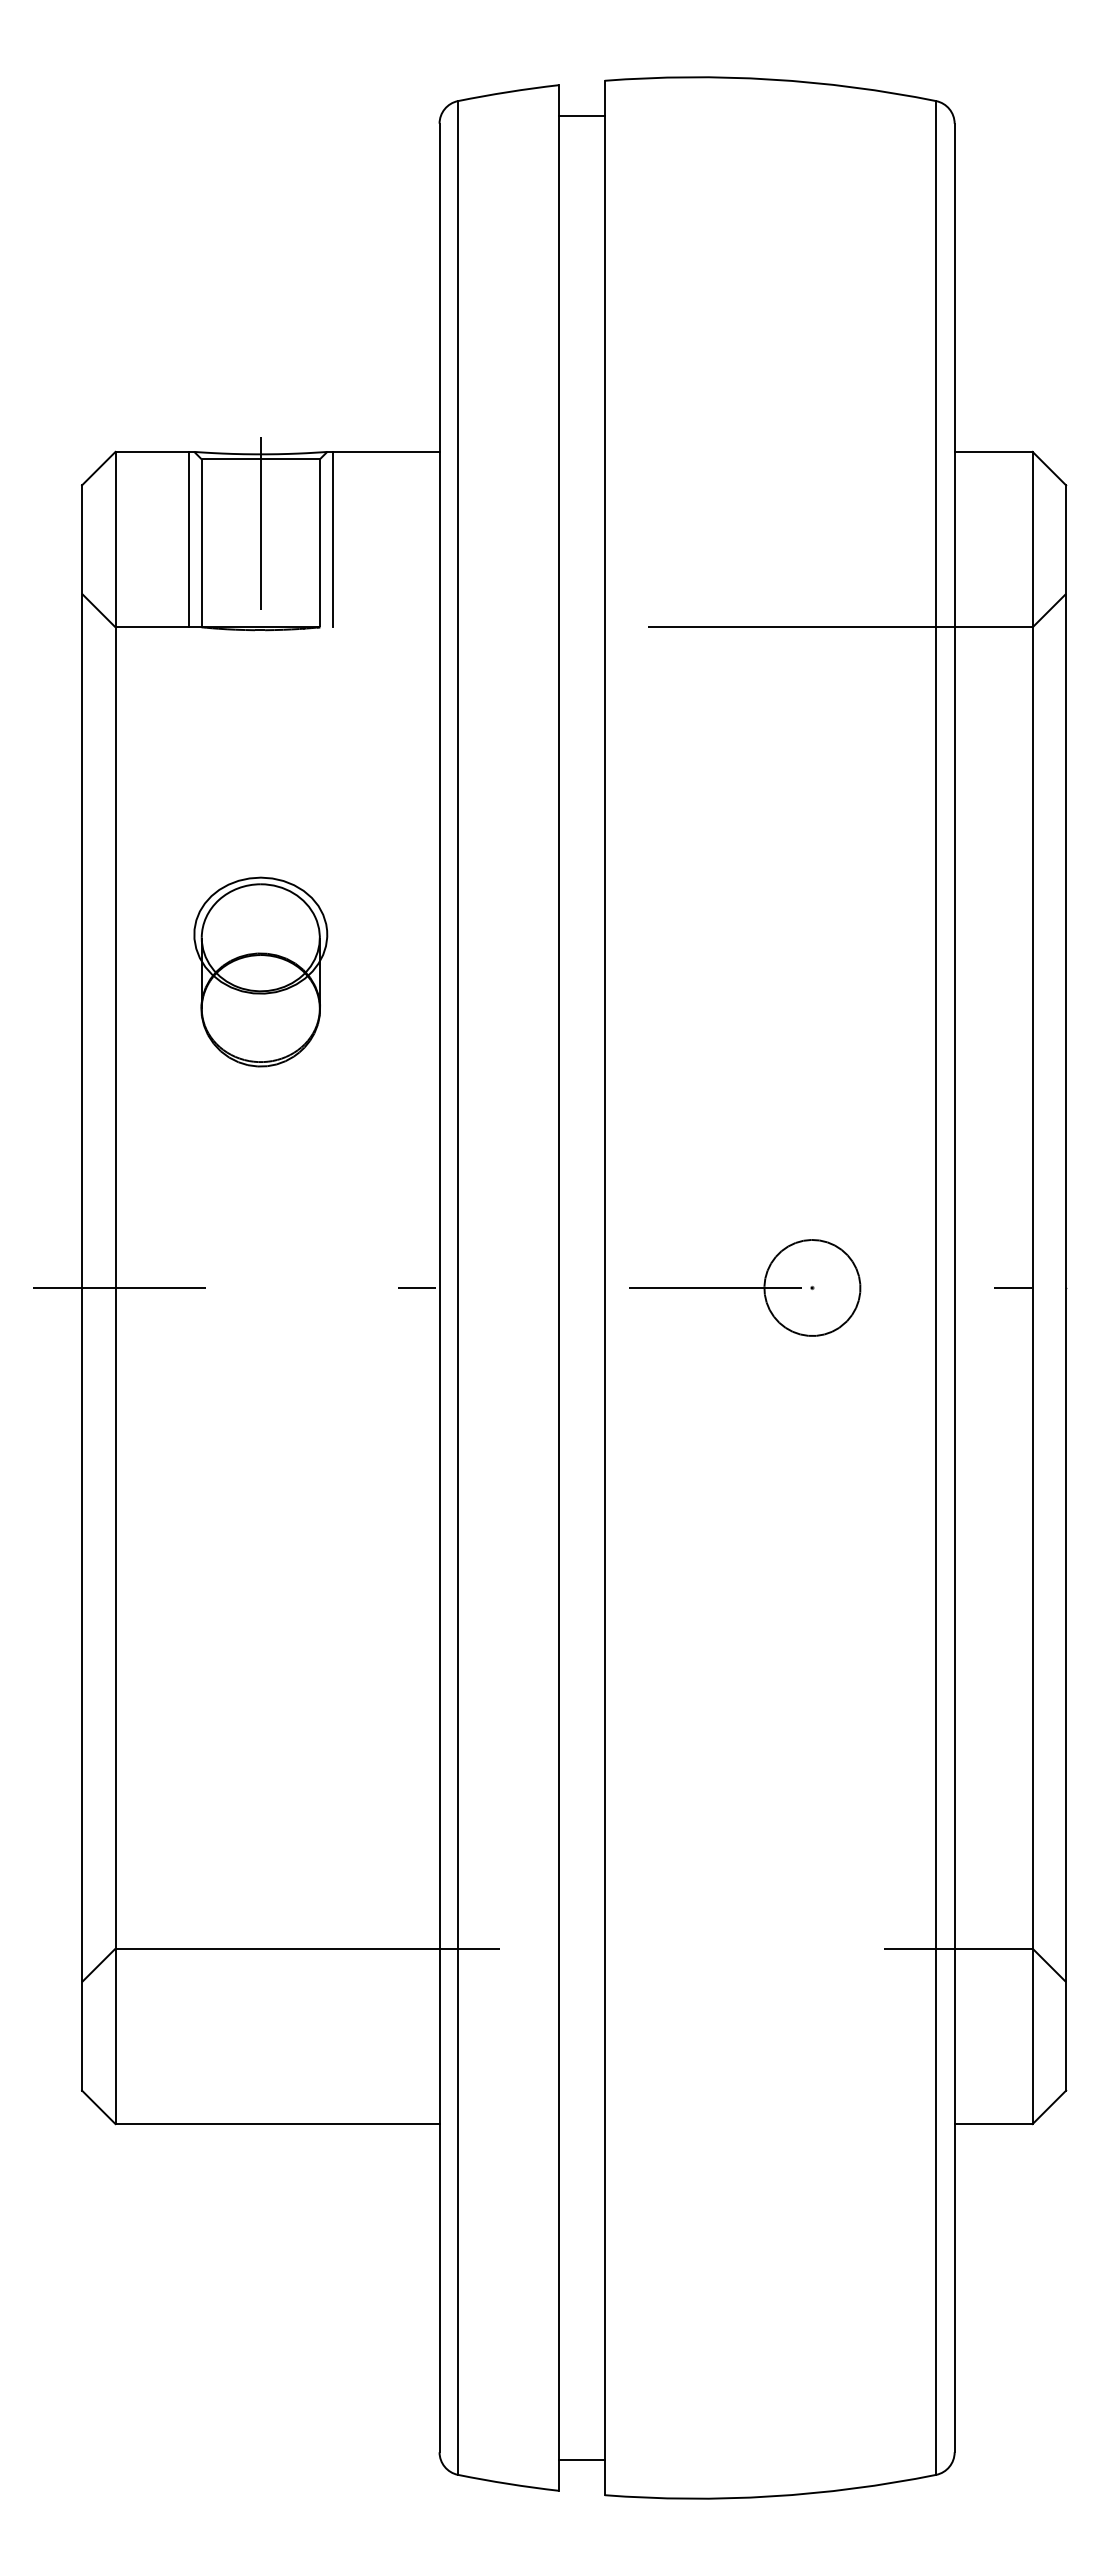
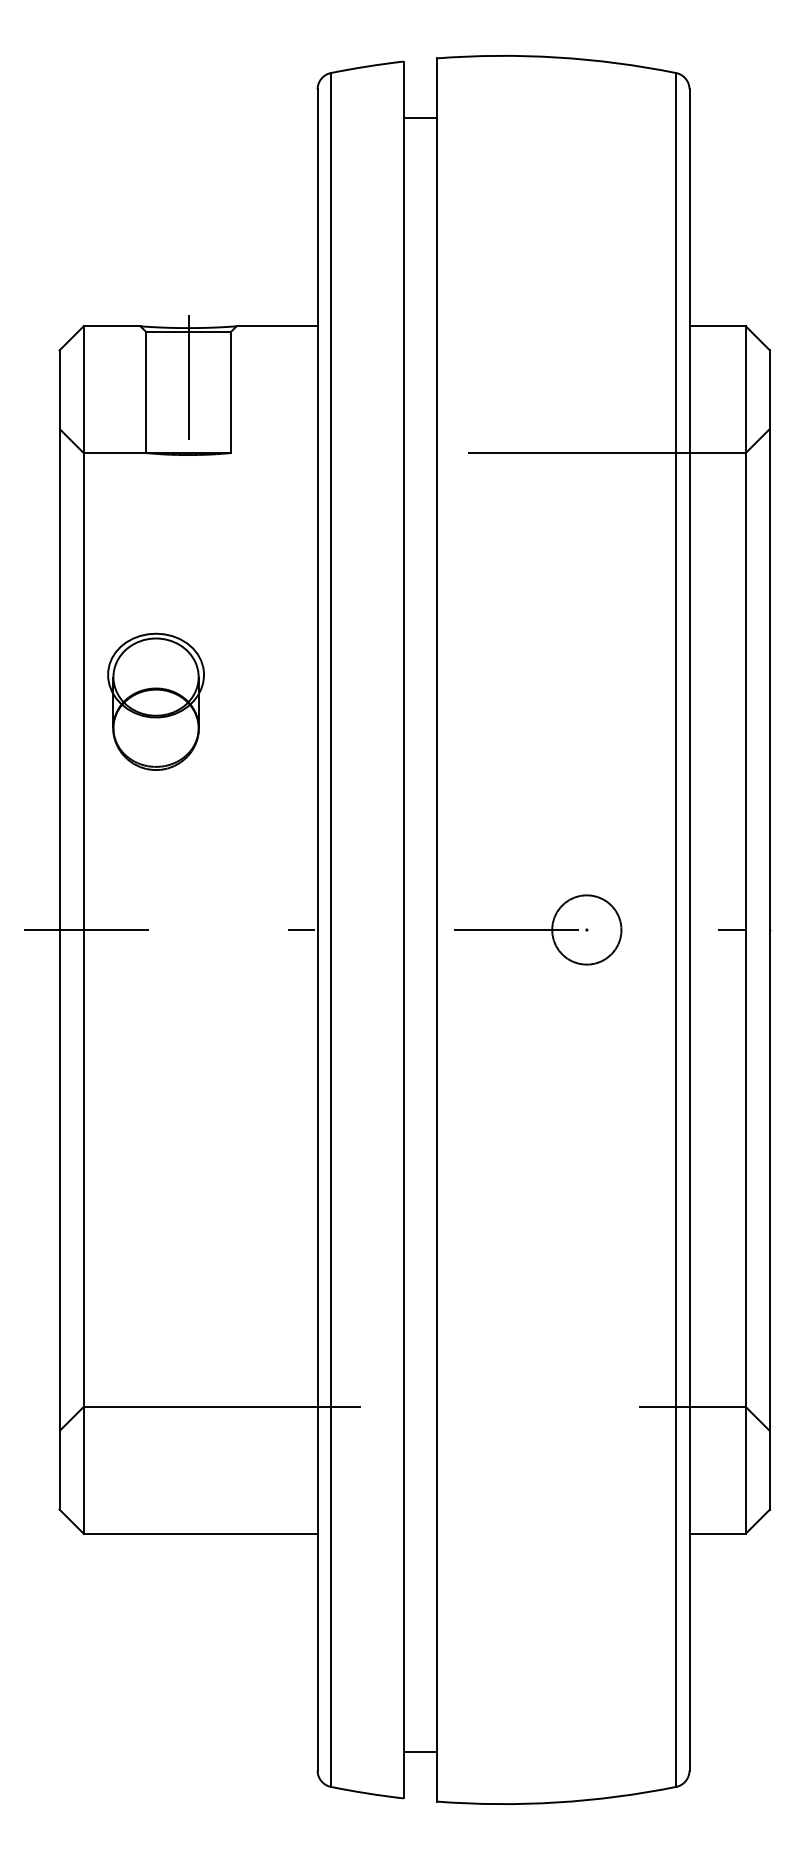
line: (581, 115) -> (420, 117), moved
line: (188, 539) -> (136, 389), removed
line: (332, 539) -> (240, 389), removed
part: (260, 971) -> (155, 701), moved
line: (581, 2460) -> (420, 1751), moved

